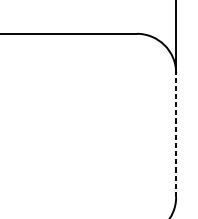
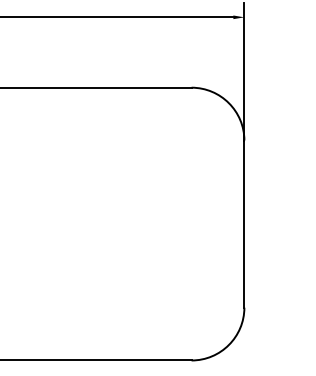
line: (176, 135) -> (244, 224), dashed -> solid

